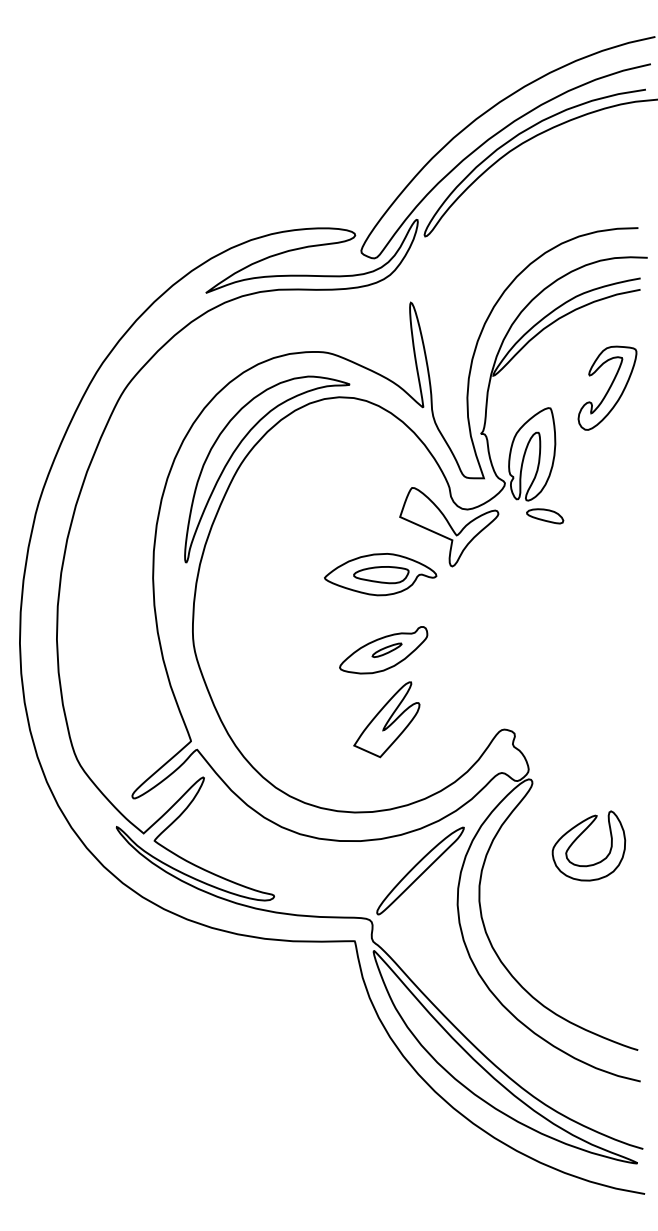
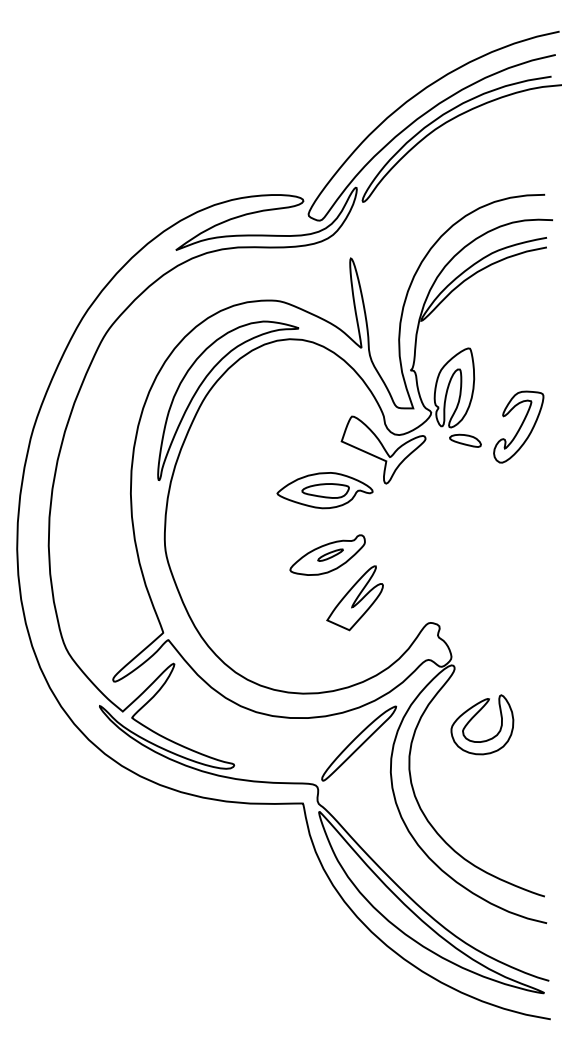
part: (607, 387) -> (518, 426), moved
part: (386, 719) -> (354, 598), moved
part: (580, 836) -> (475, 716), moved

